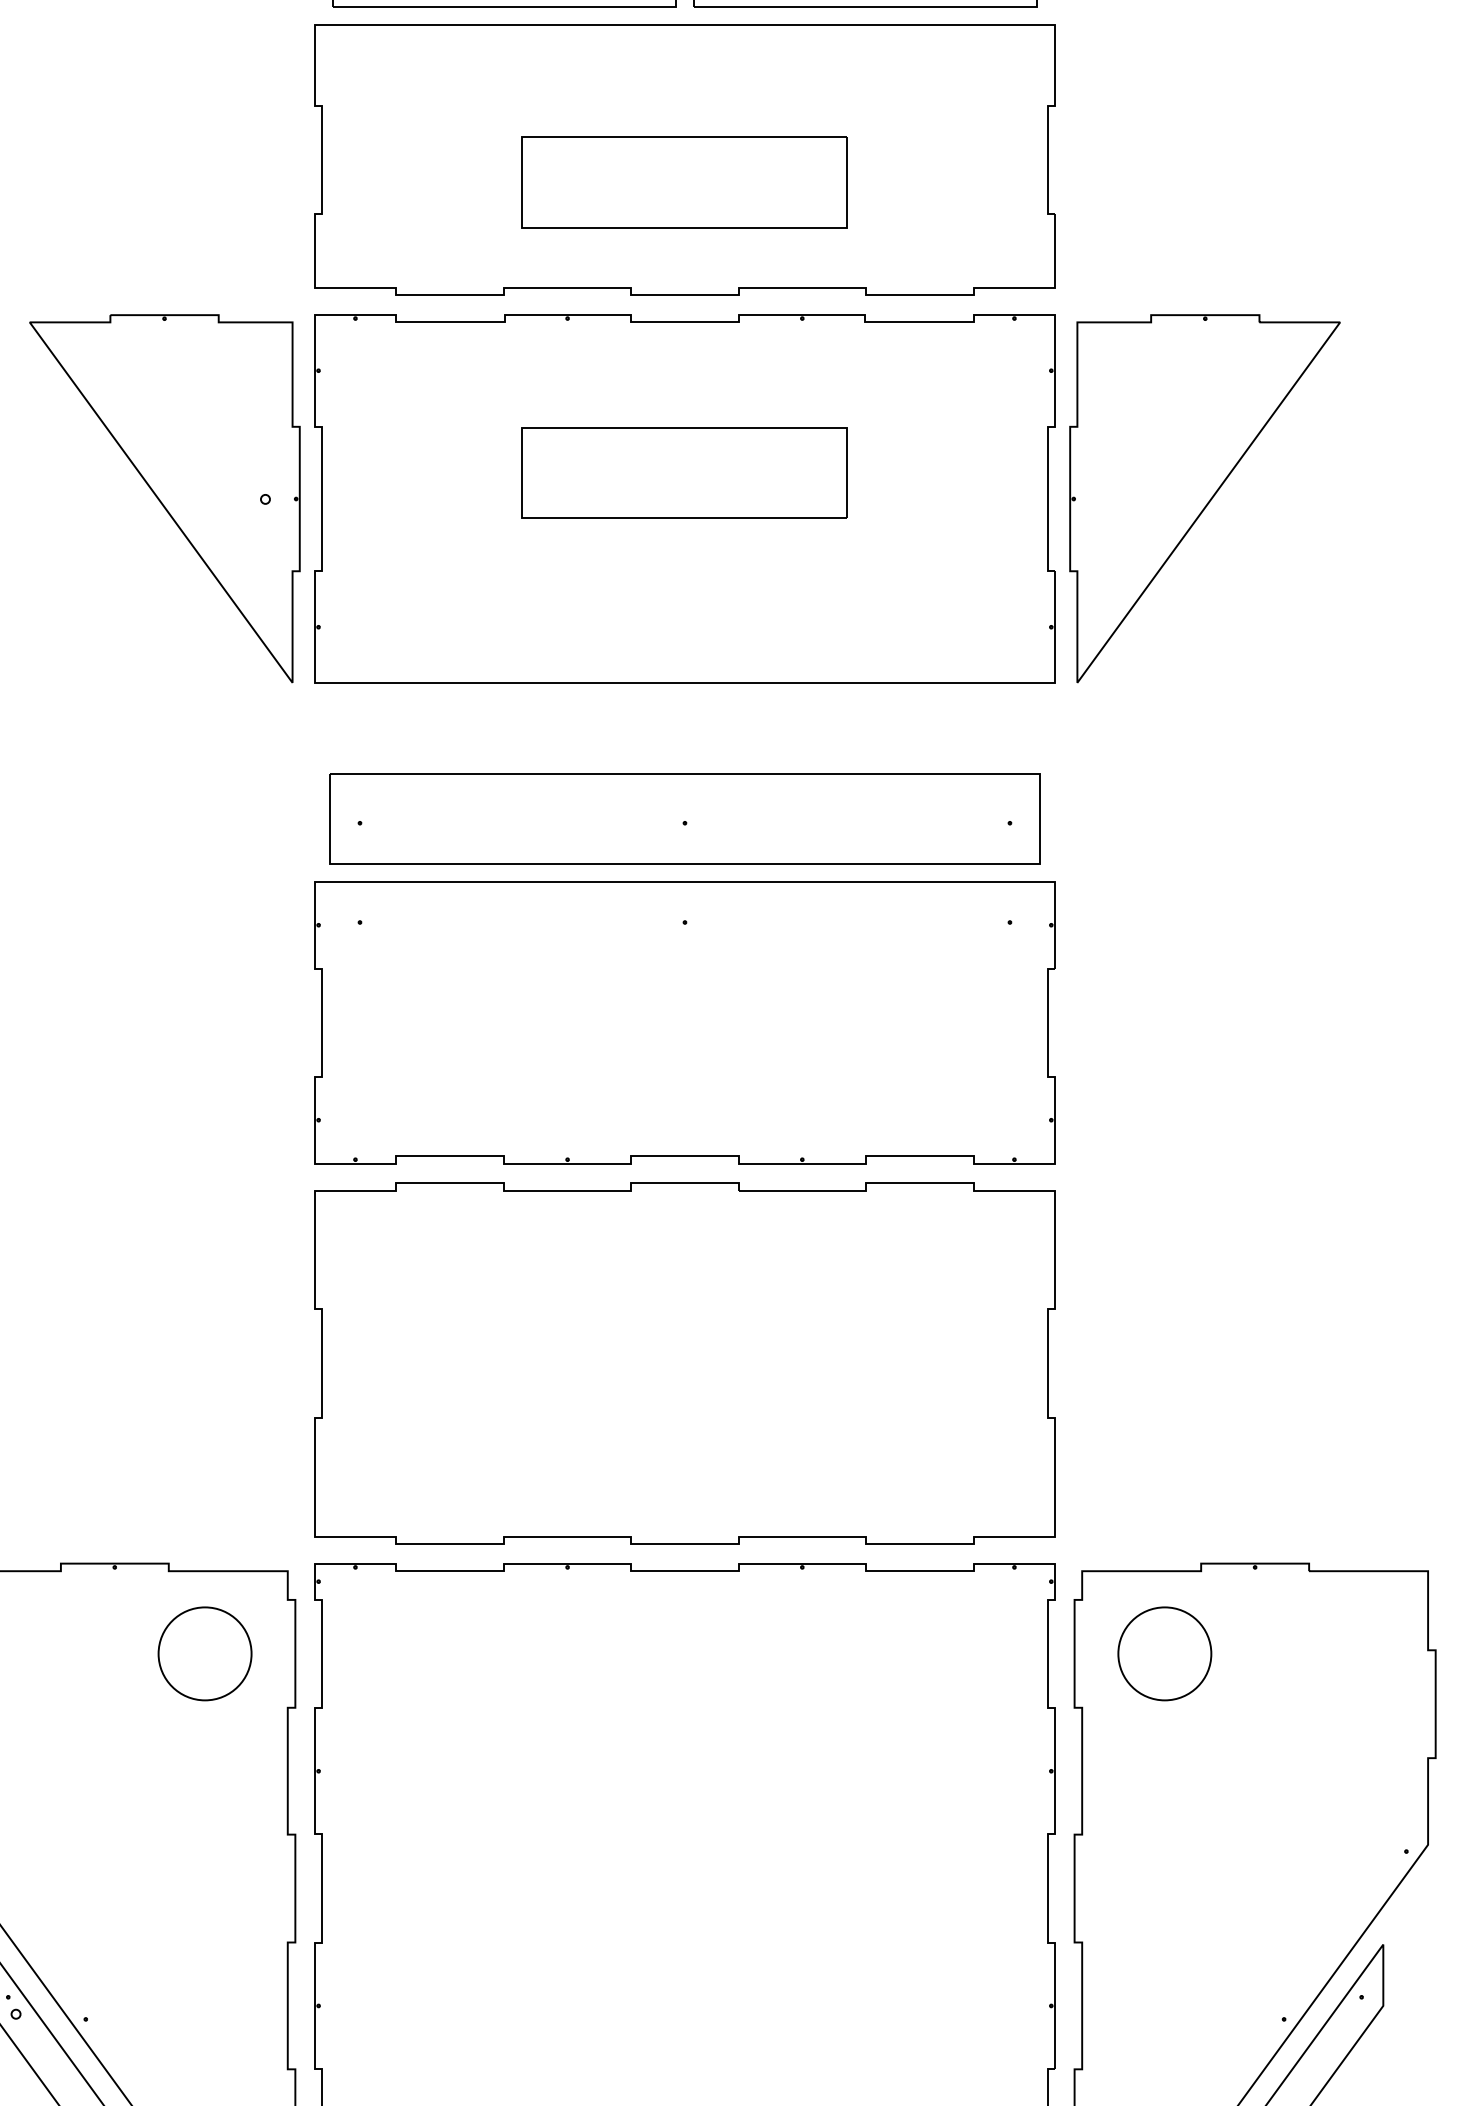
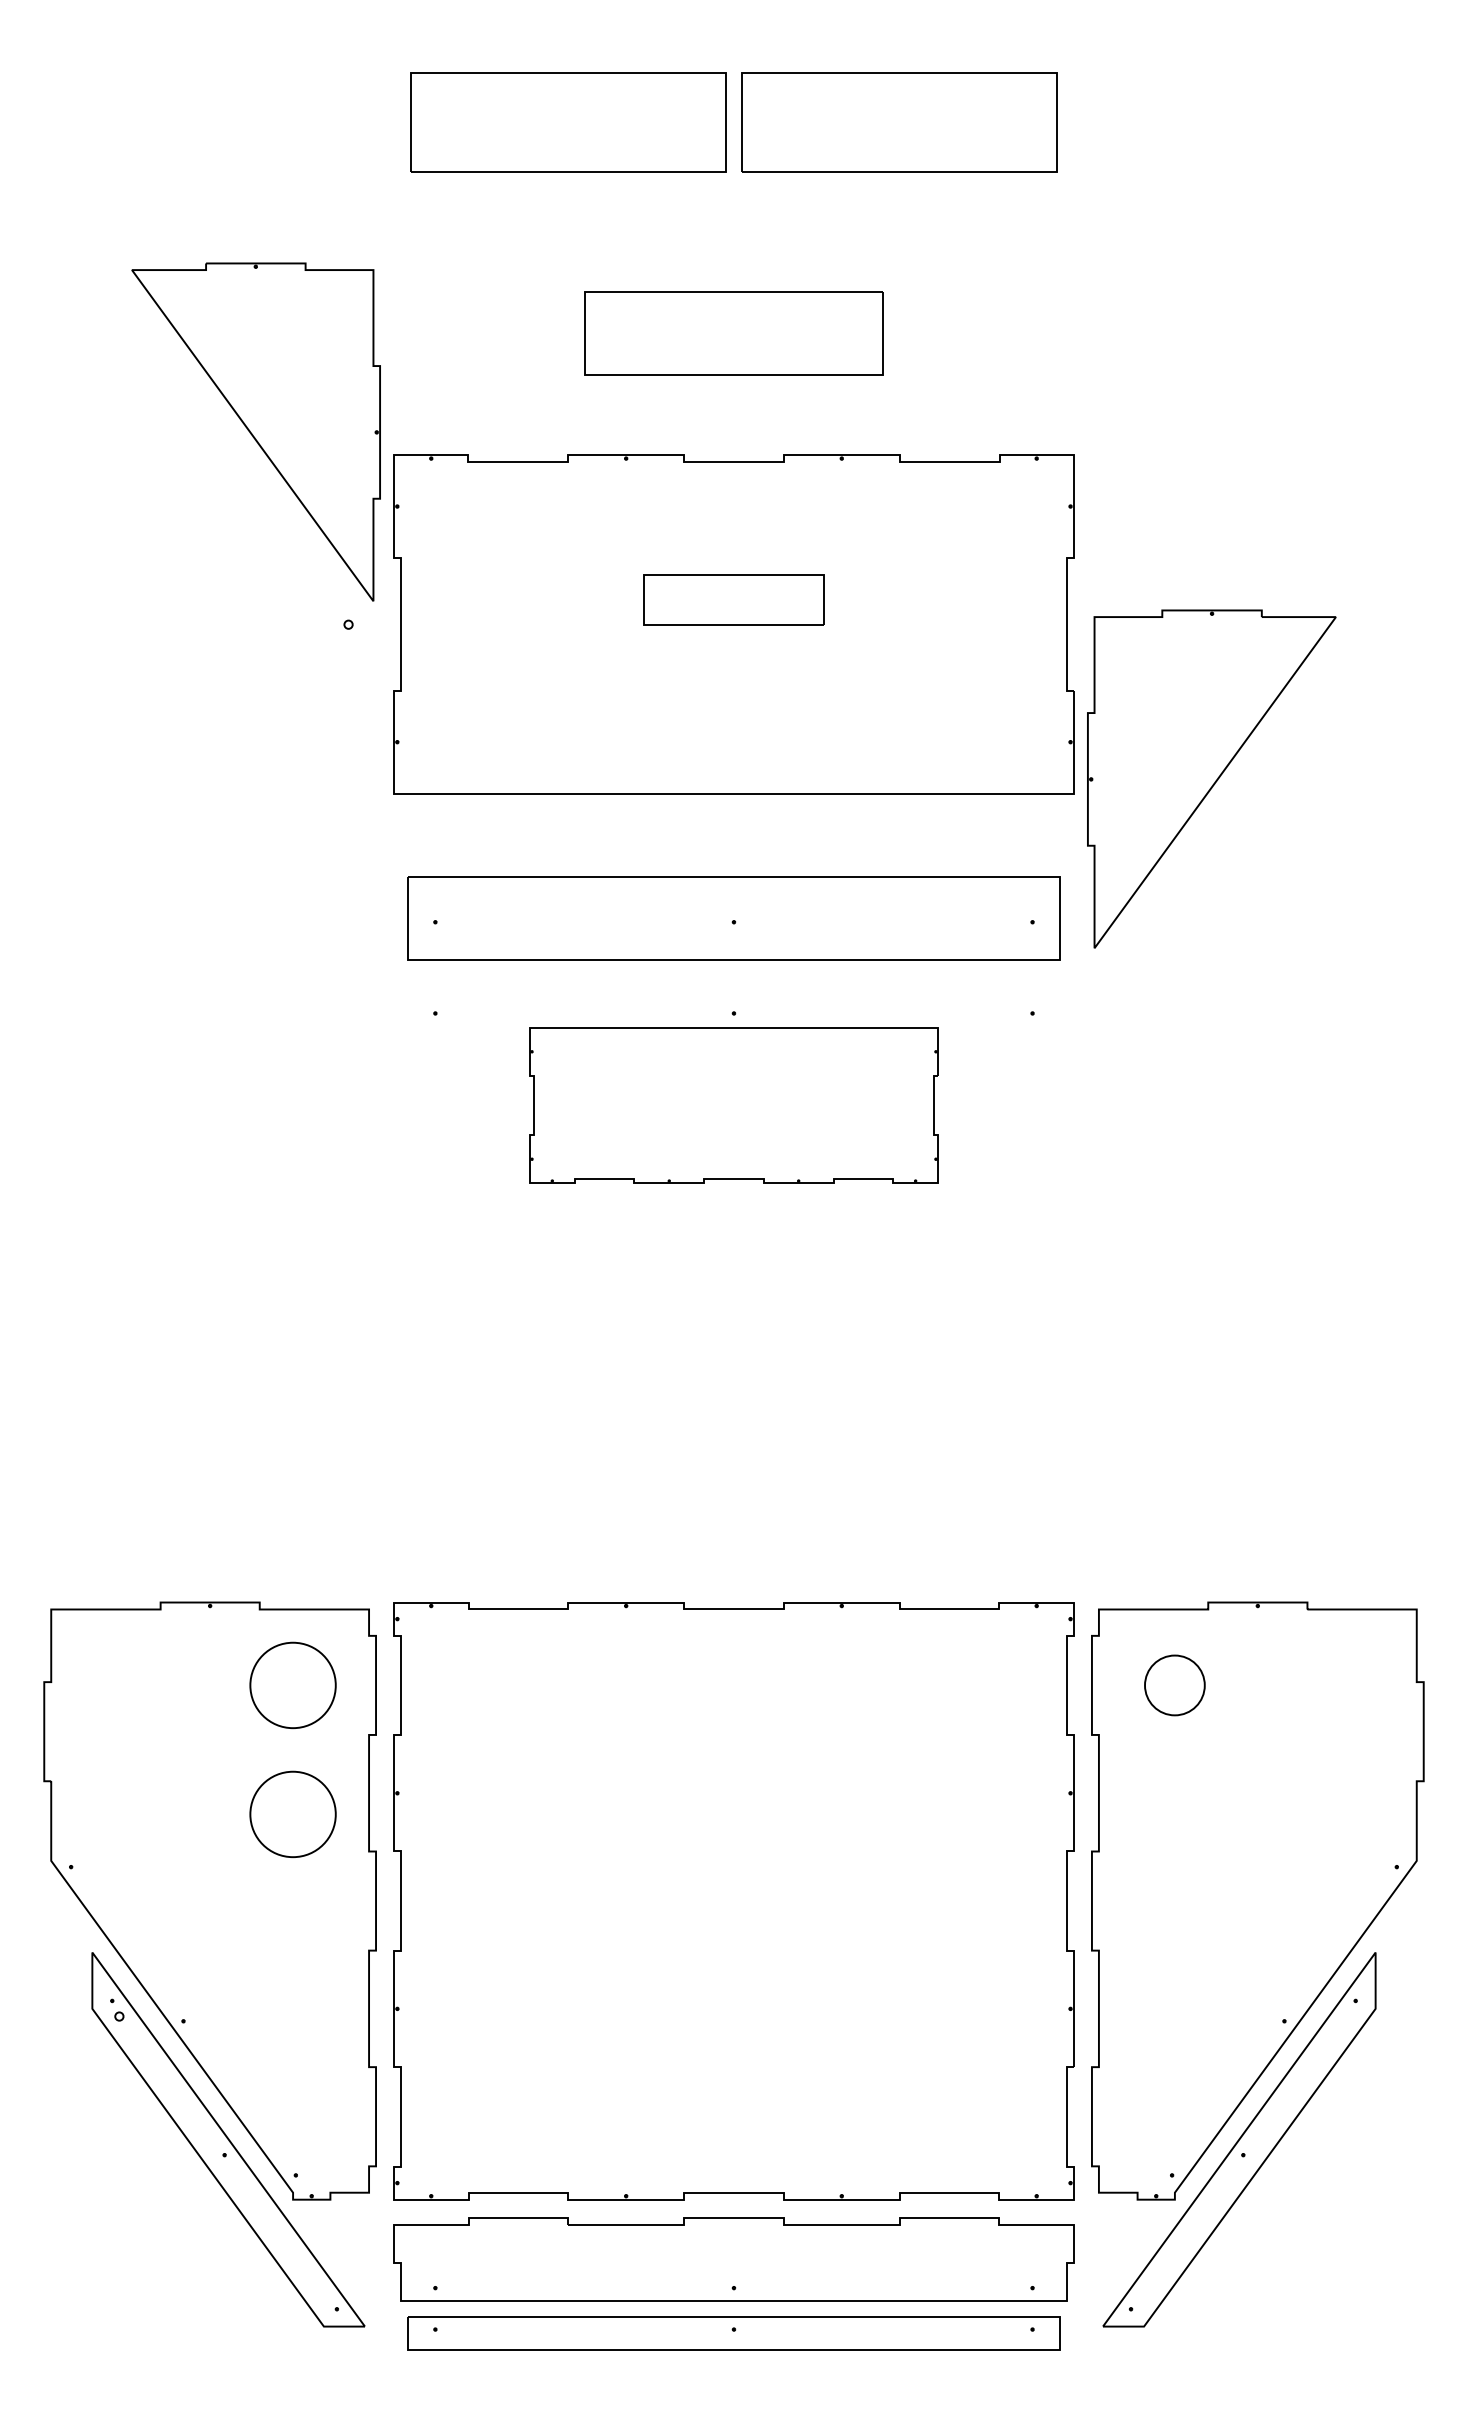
part: (684, 159) -> (733, 312), removed
part: (684, 473) -> (733, 600), size x0.6
part: (164, 498) -> (255, 431), moved
part: (1204, 498) -> (1211, 778), moved
part: (684, 1022) -> (733, 1105), size x0.6
part: (684, 1363) -> (733, 1418), removed
circle: (1164, 1653) -> (1174, 1685), size x0.7
circle: (204, 1794) -> (292, 1814), added

